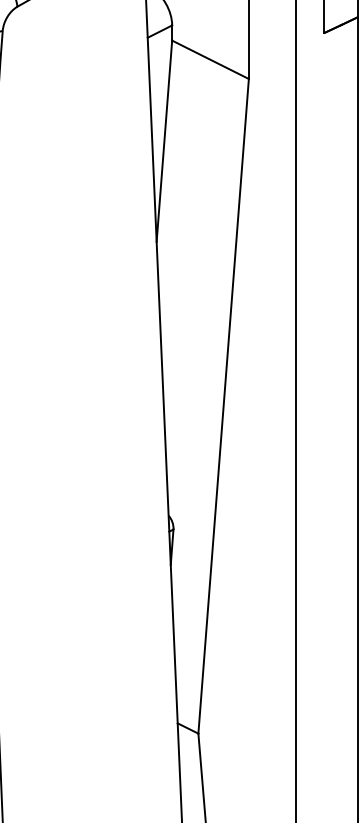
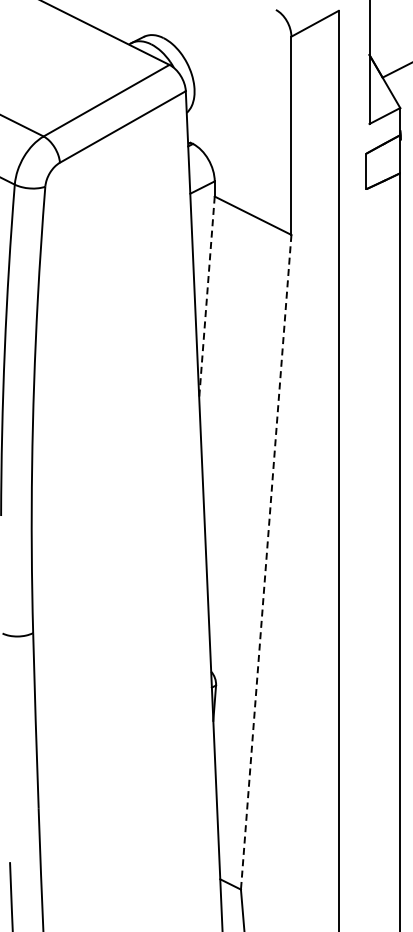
line: (163, 141) -> (206, 297), solid -> dashed
line: (223, 406) -> (266, 562), solid -> dashed

